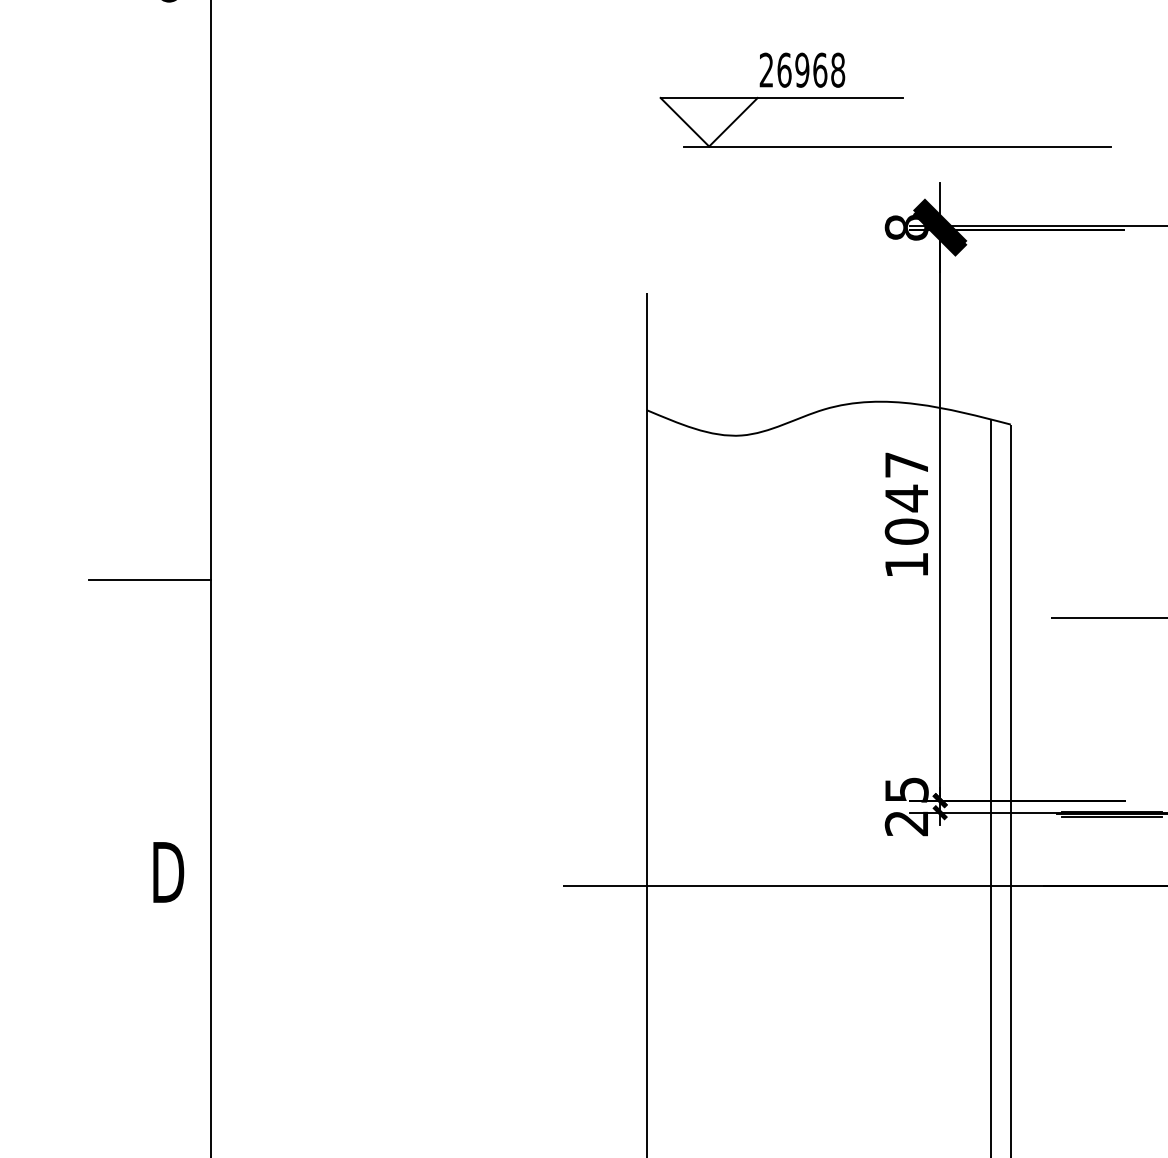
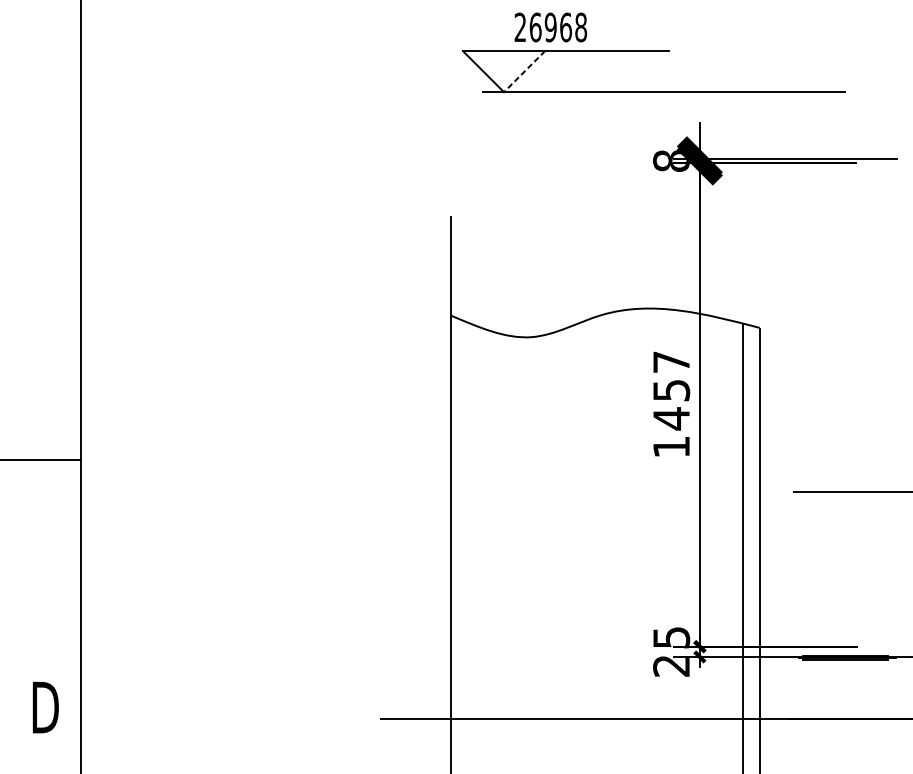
text: (802, 69) -> (550, 26), moved
line: (733, 122) -> (524, 71), solid -> dashed
text: (906, 514) -> (671, 404), 1047 -> 1457

